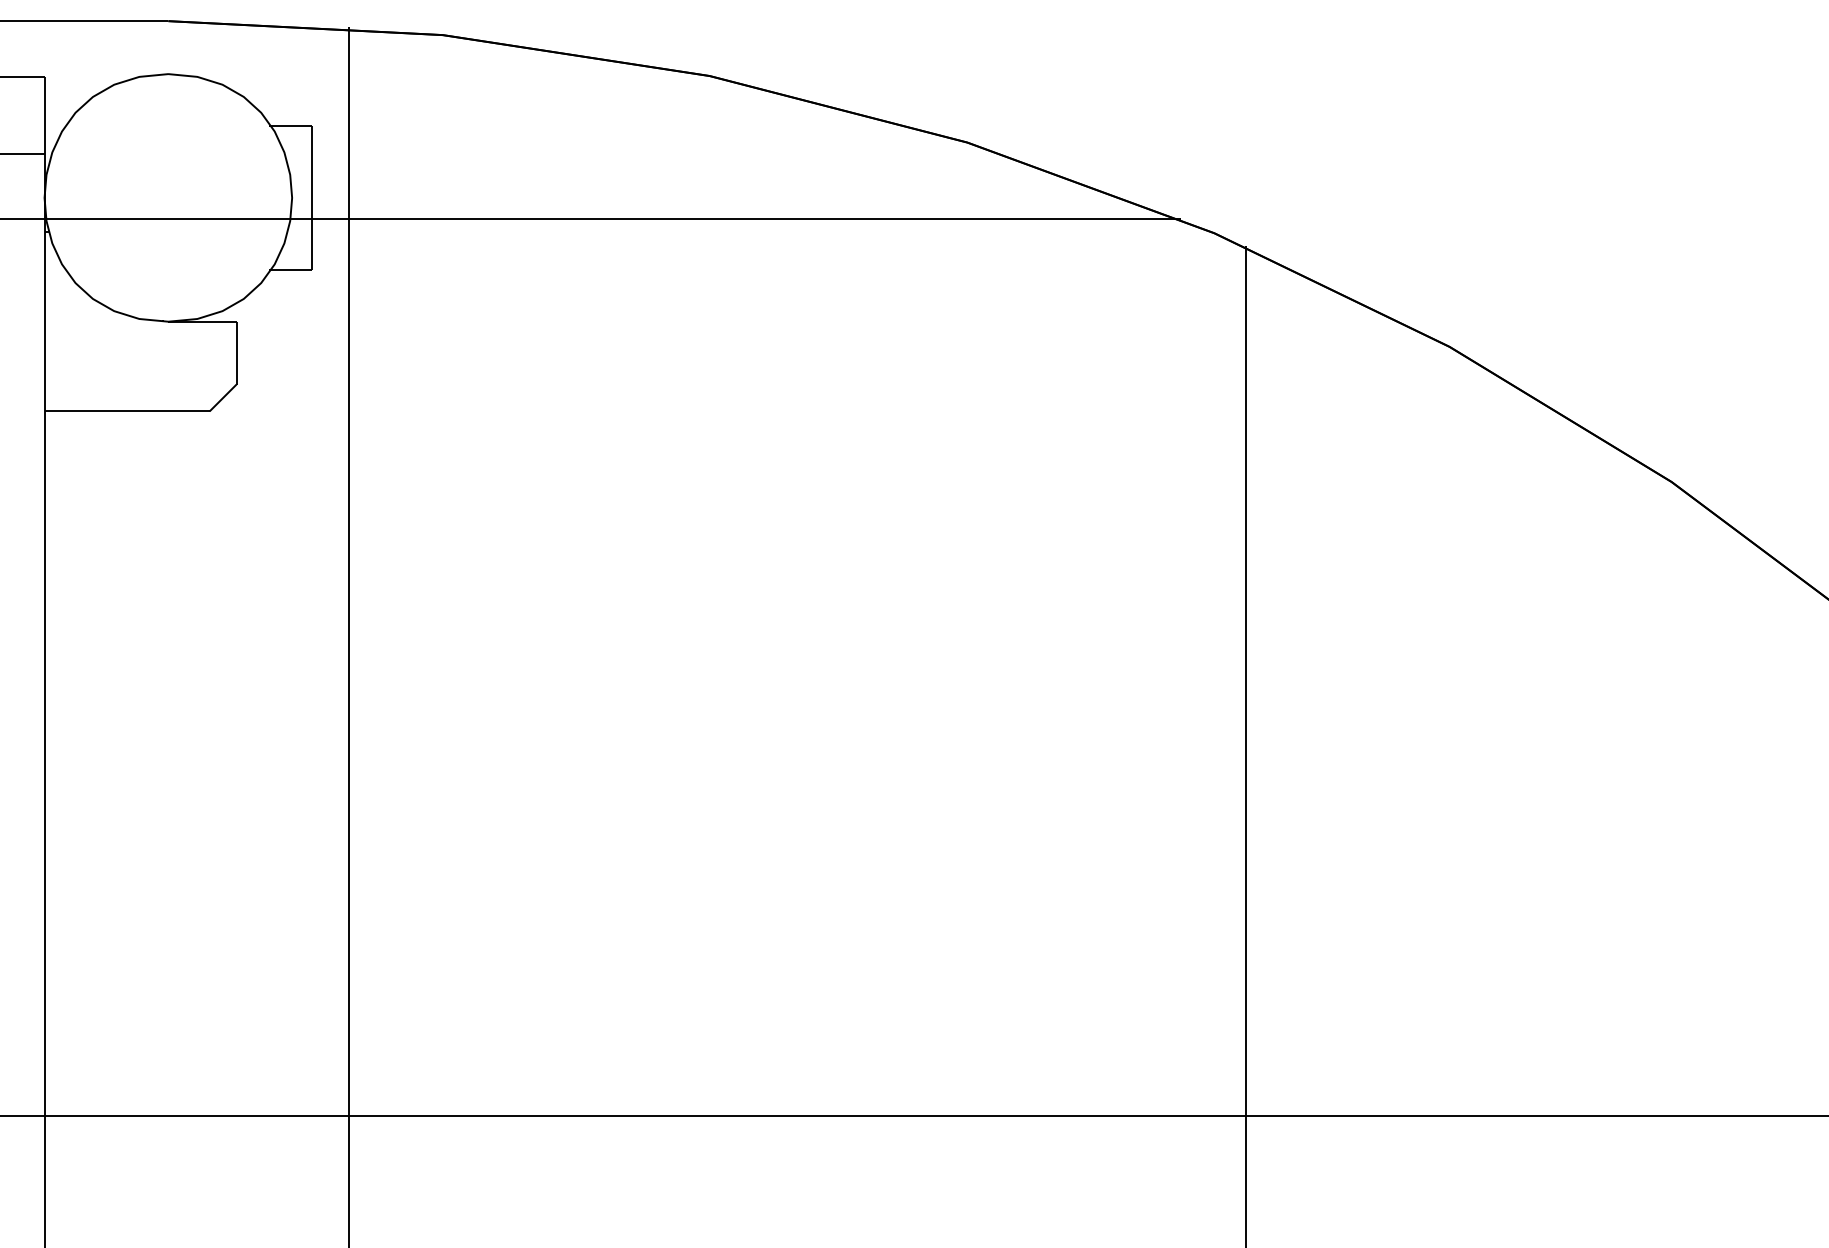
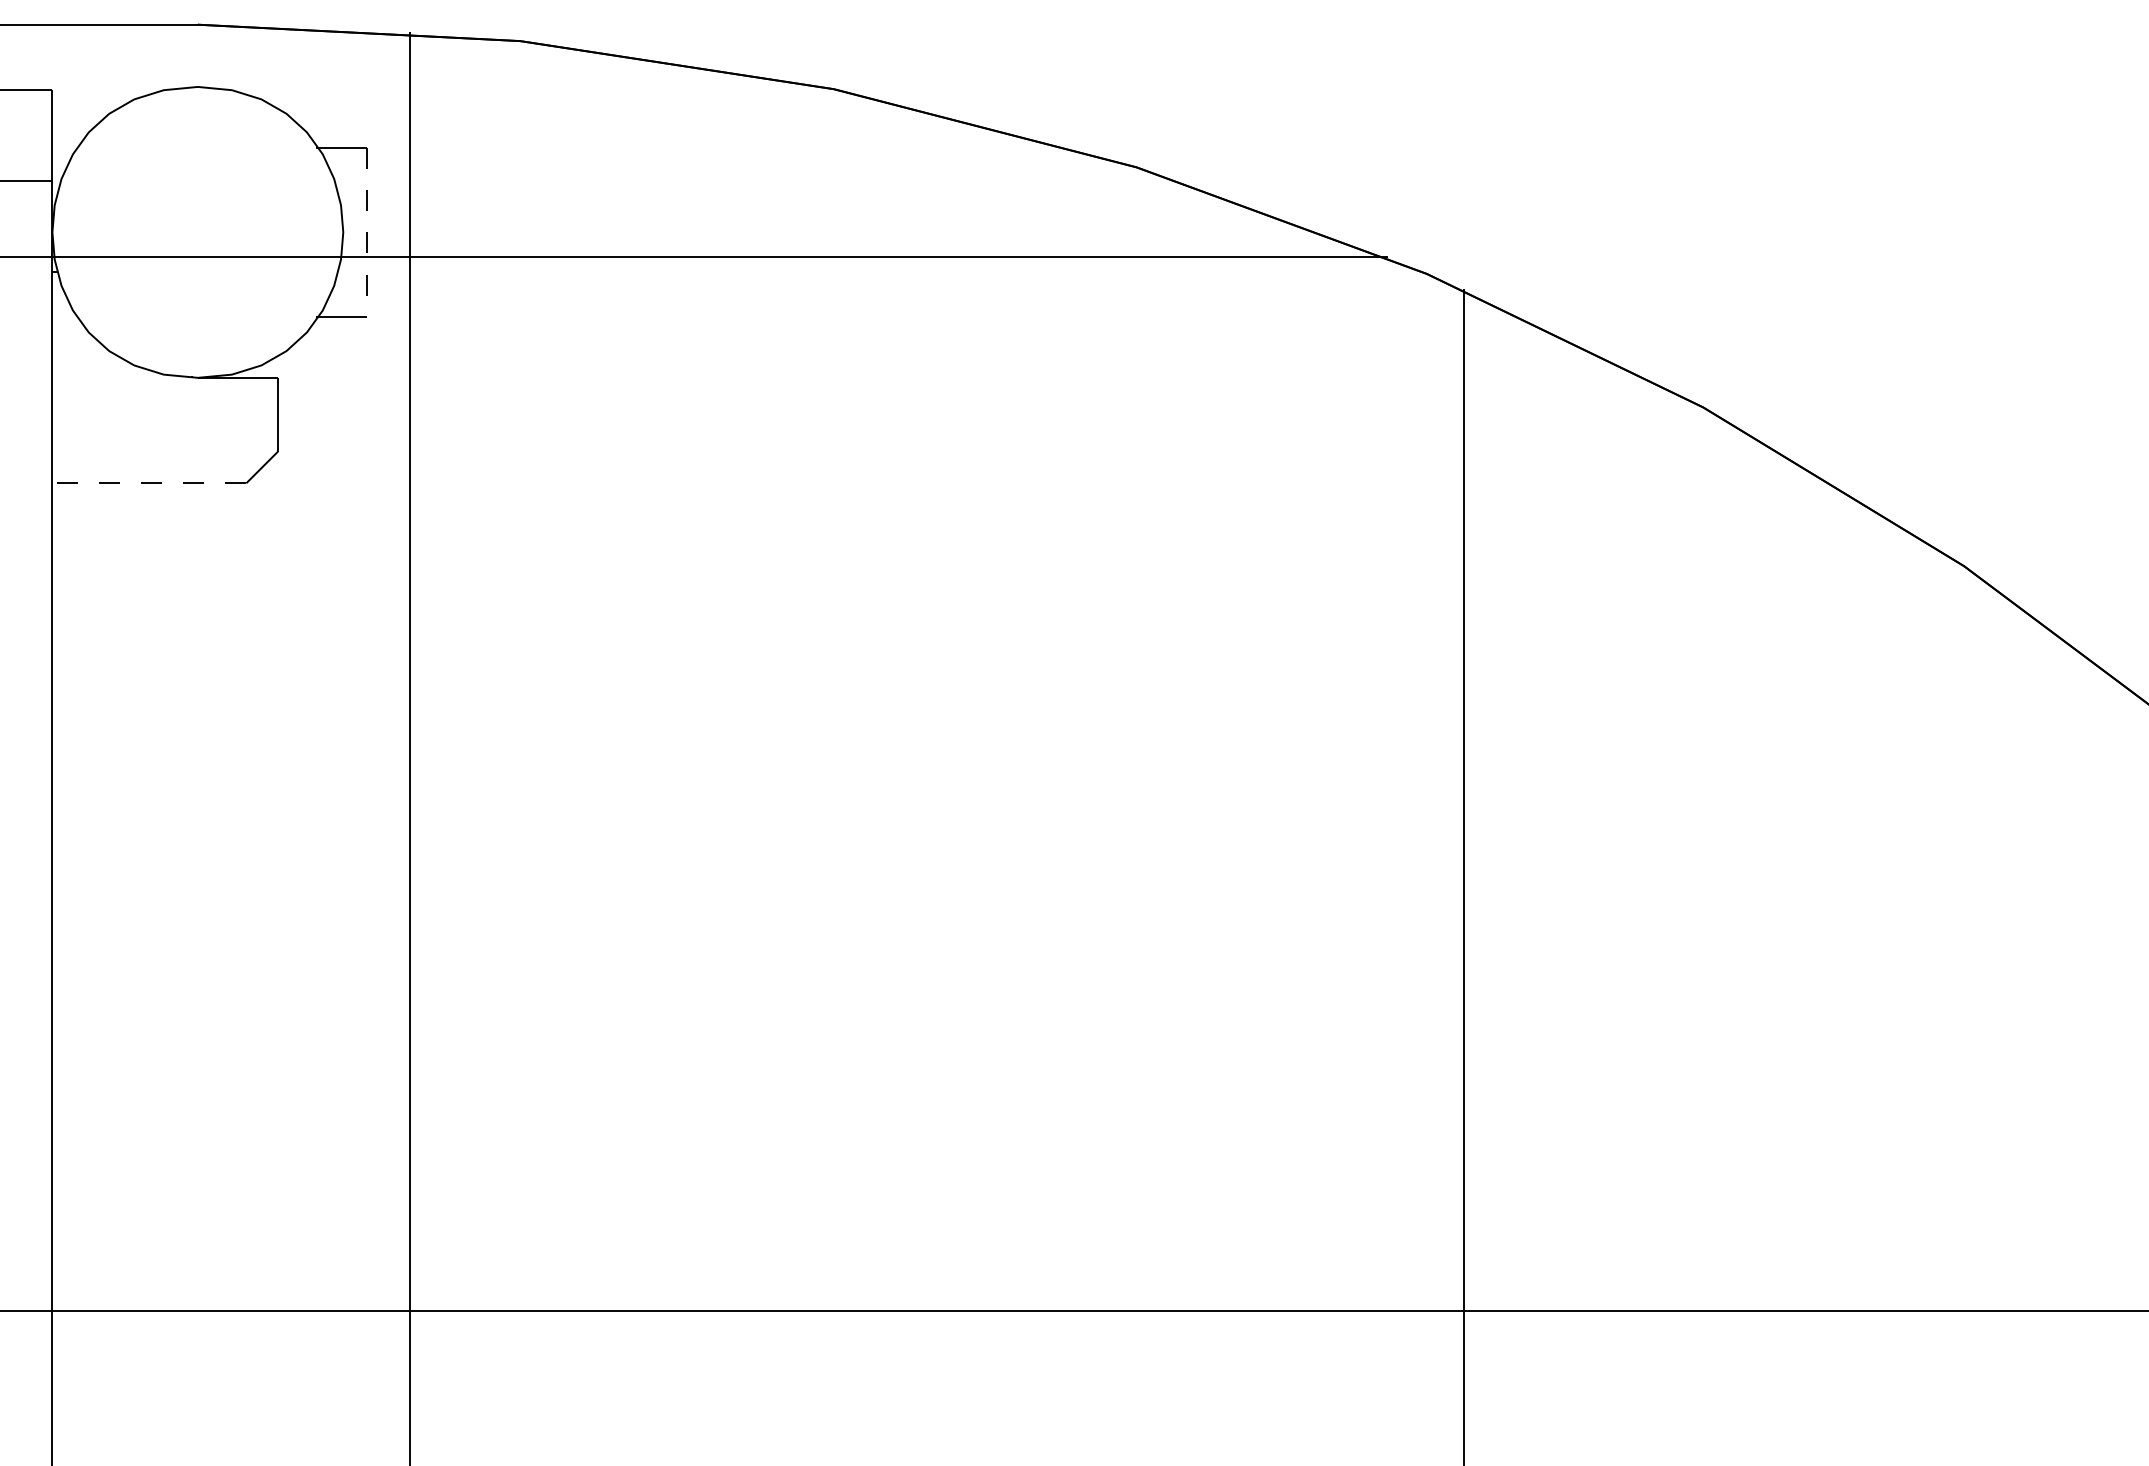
line: (311, 197) -> (366, 231), solid -> dashed
line: (127, 411) -> (149, 483), solid -> dashed

